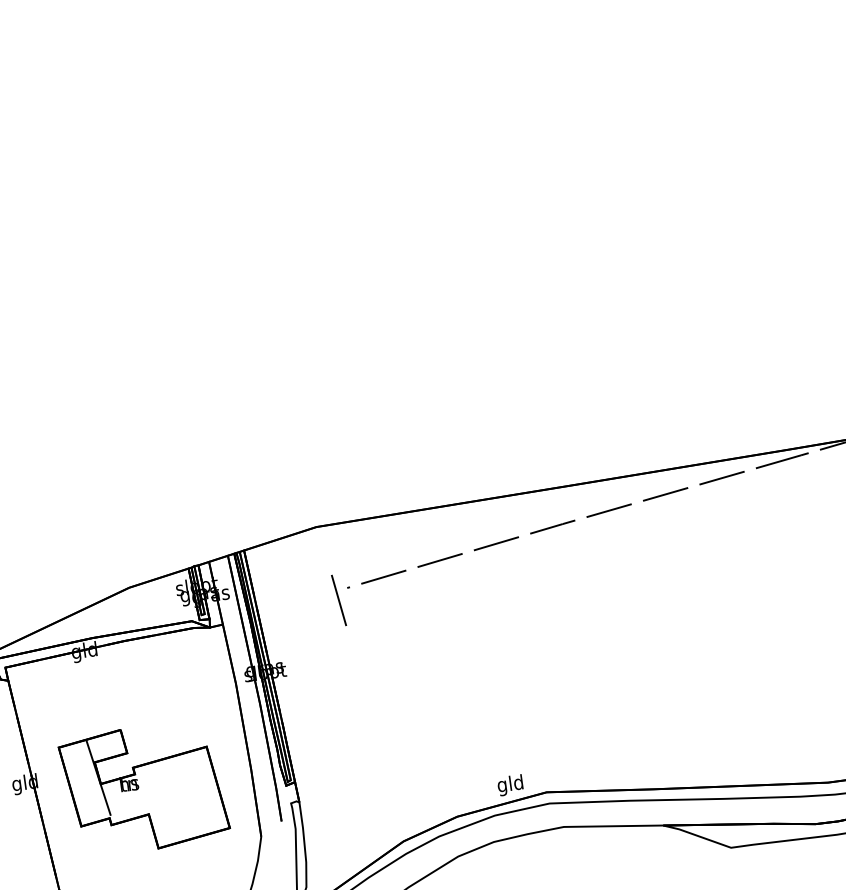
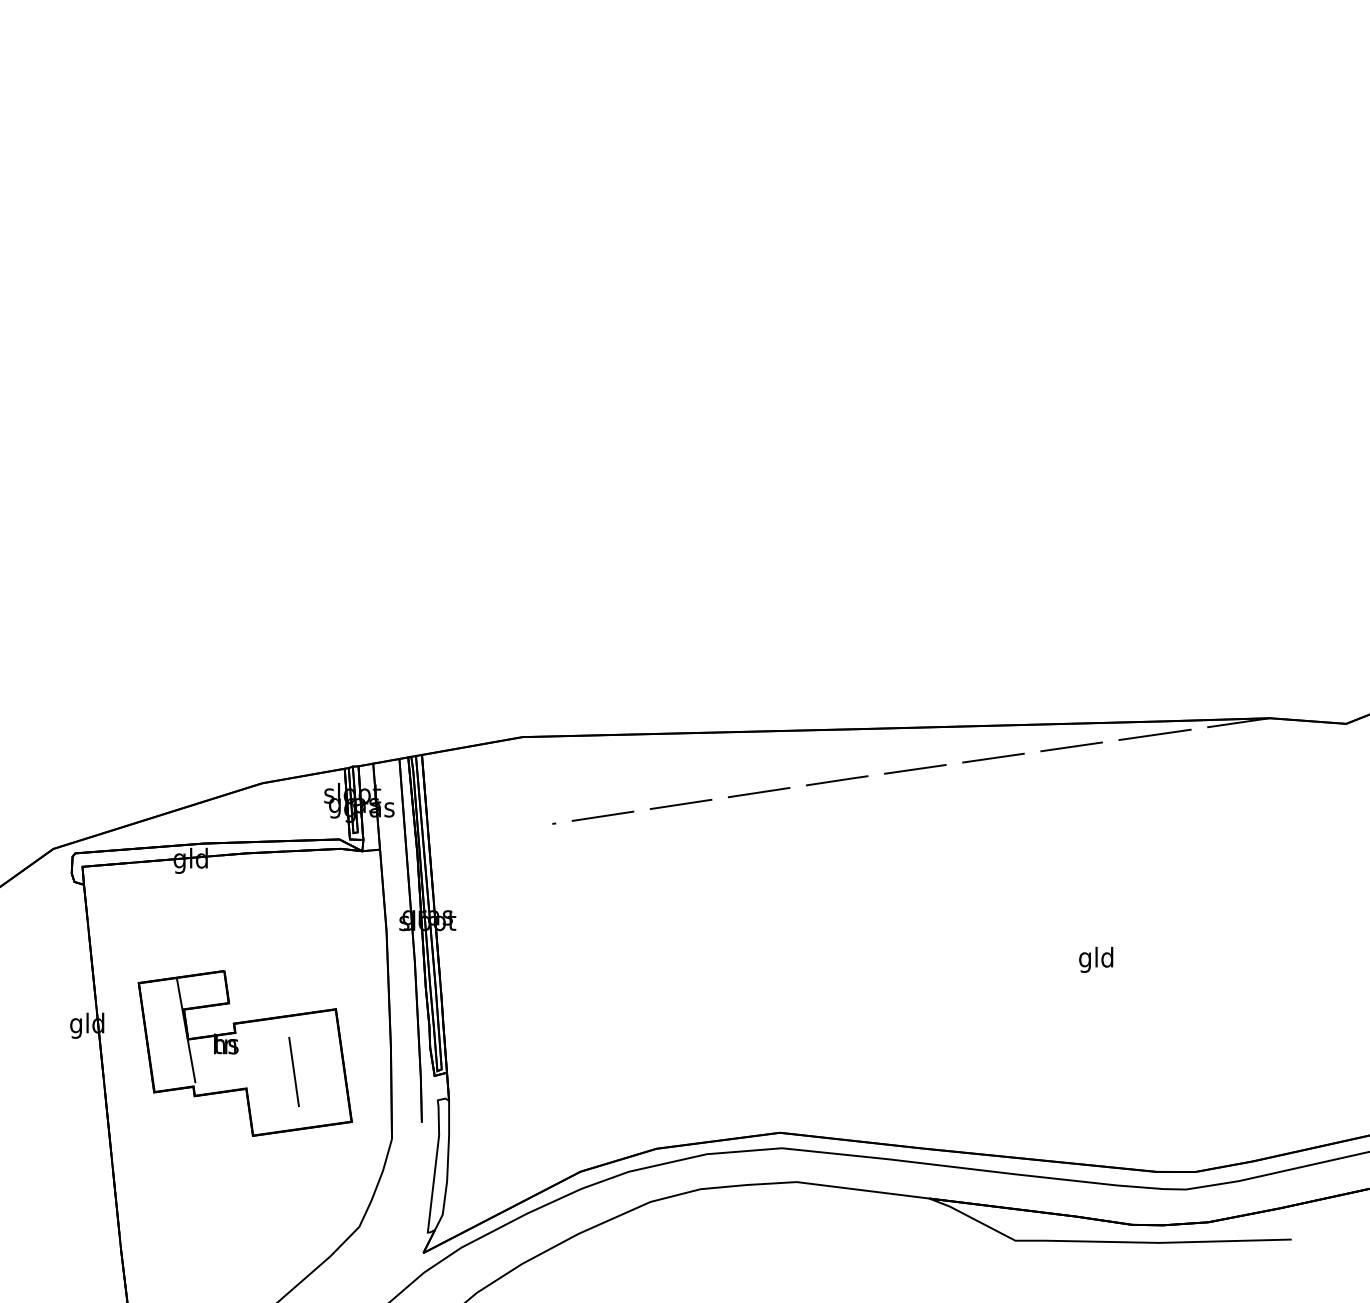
line: (338, 600) -> (293, 1072), moved
text: (510, 785) -> (1096, 959), moved

